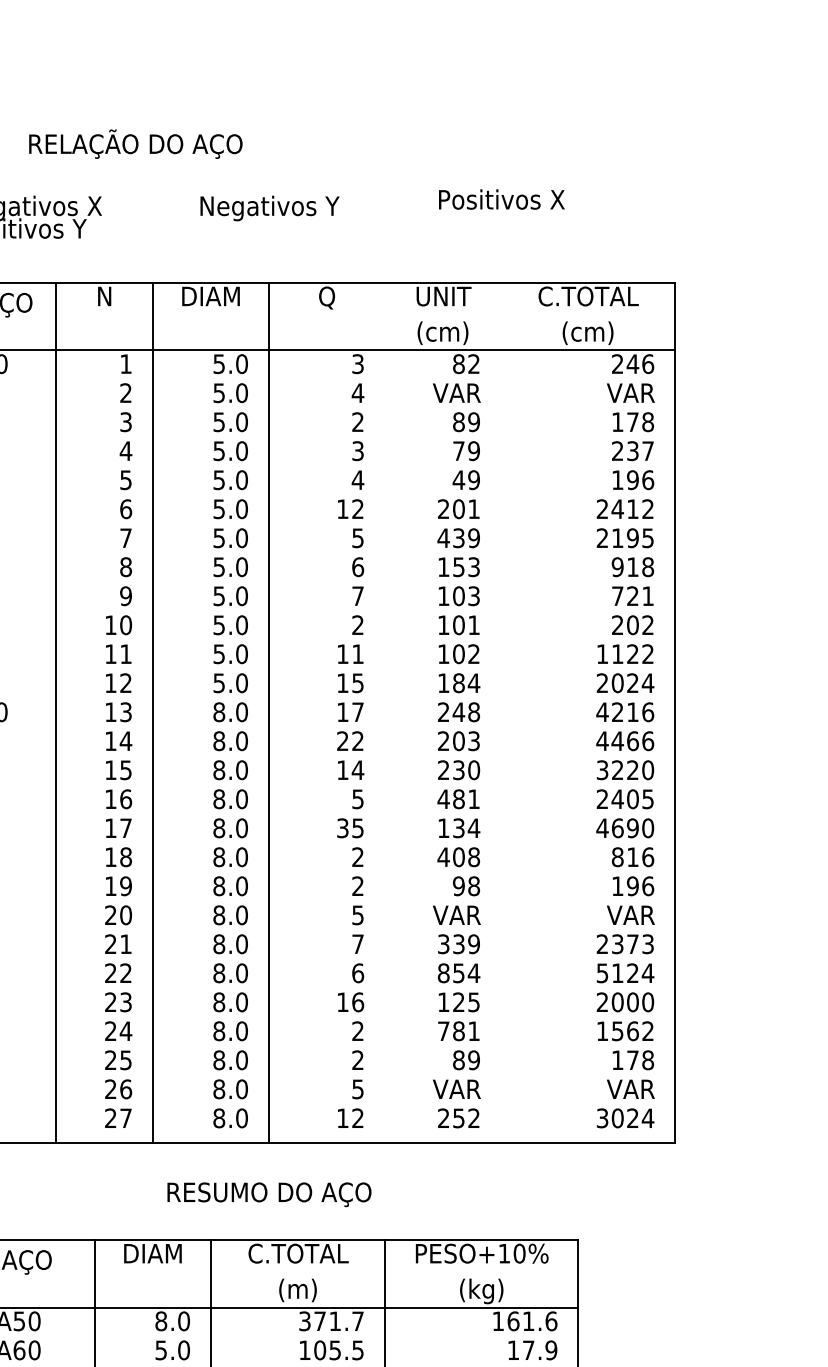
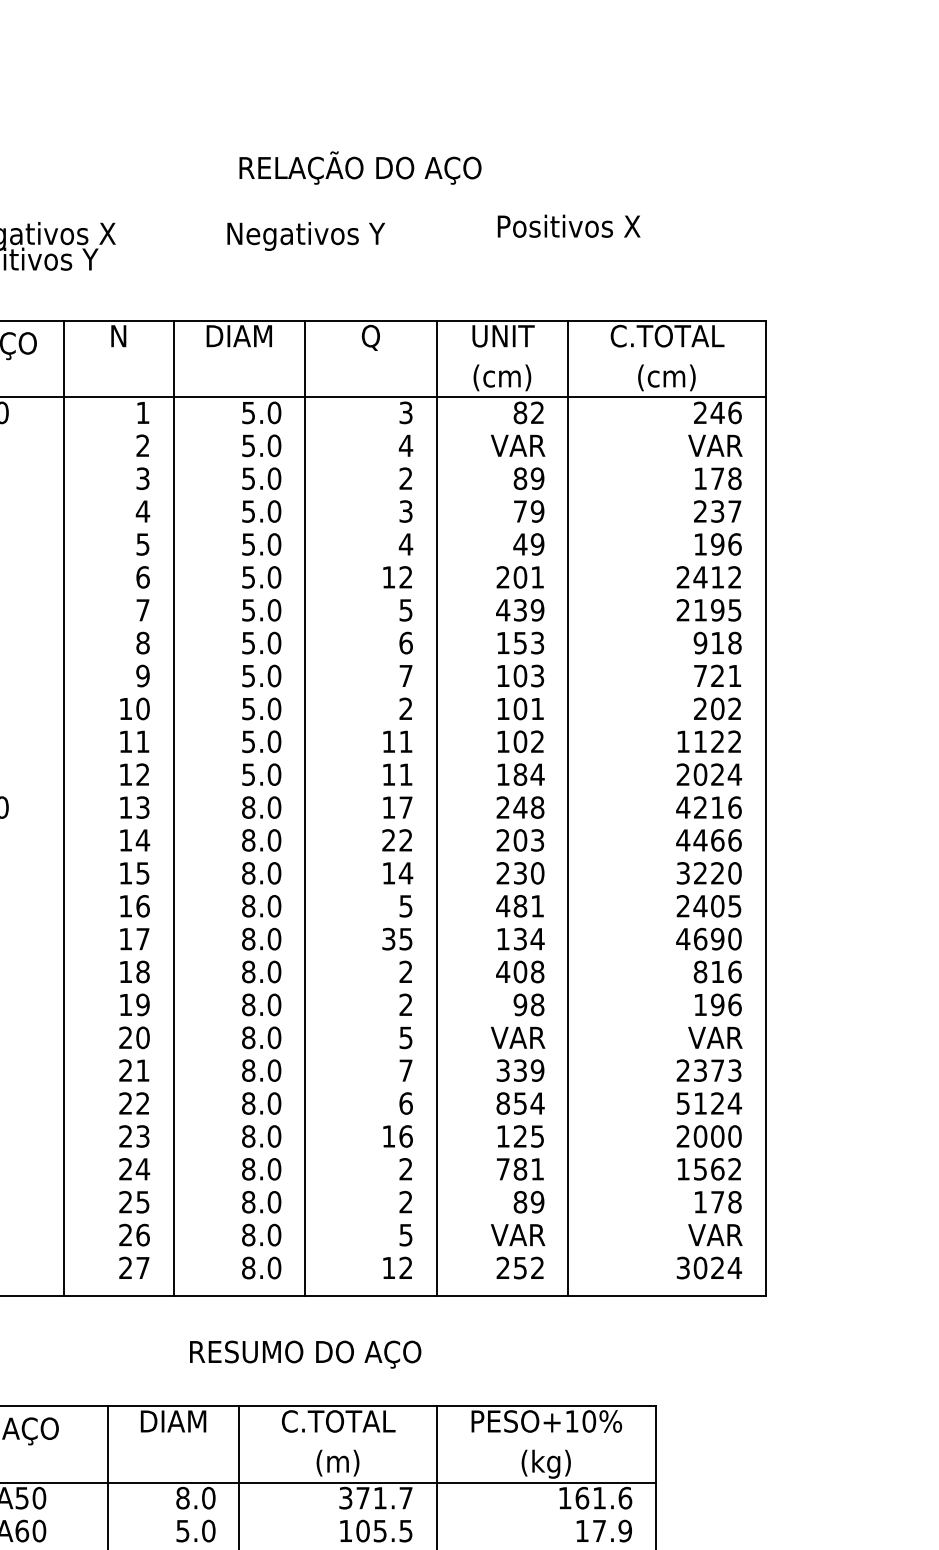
text: (135, 143) -> (360, 167), moved
text: (357, 683) -> (405, 775), 15 -> 11
line: (385, 712) -> (437, 807), added
line: (501, 712) -> (568, 807), added

